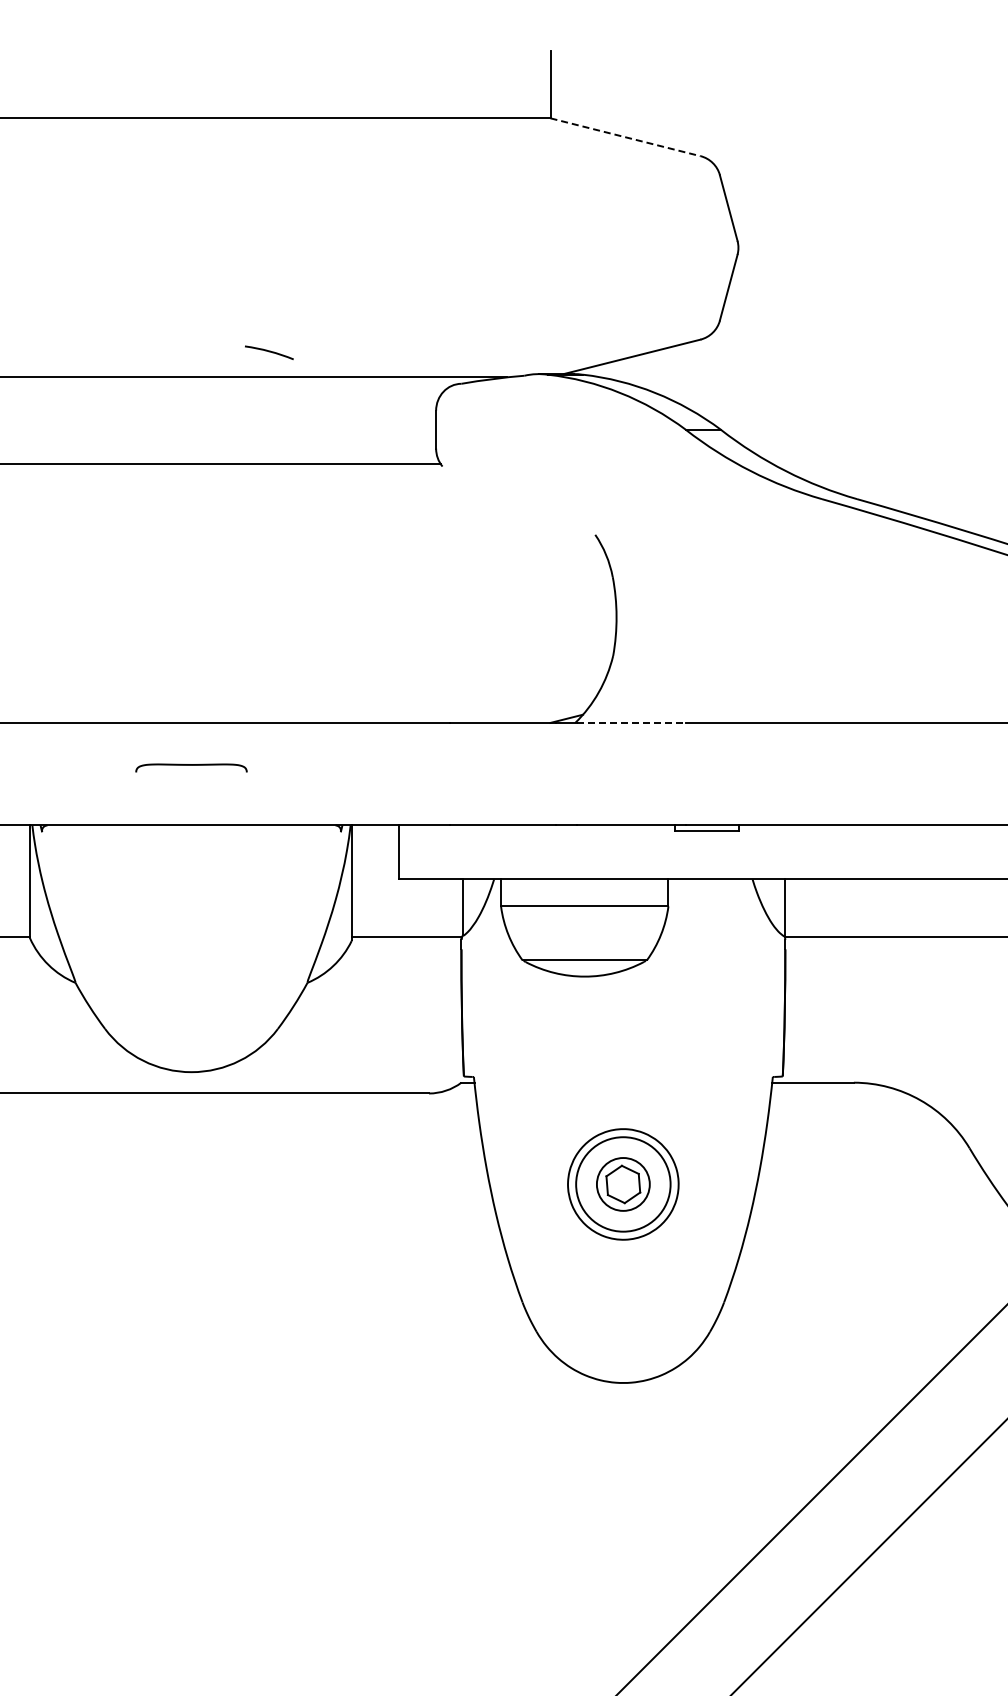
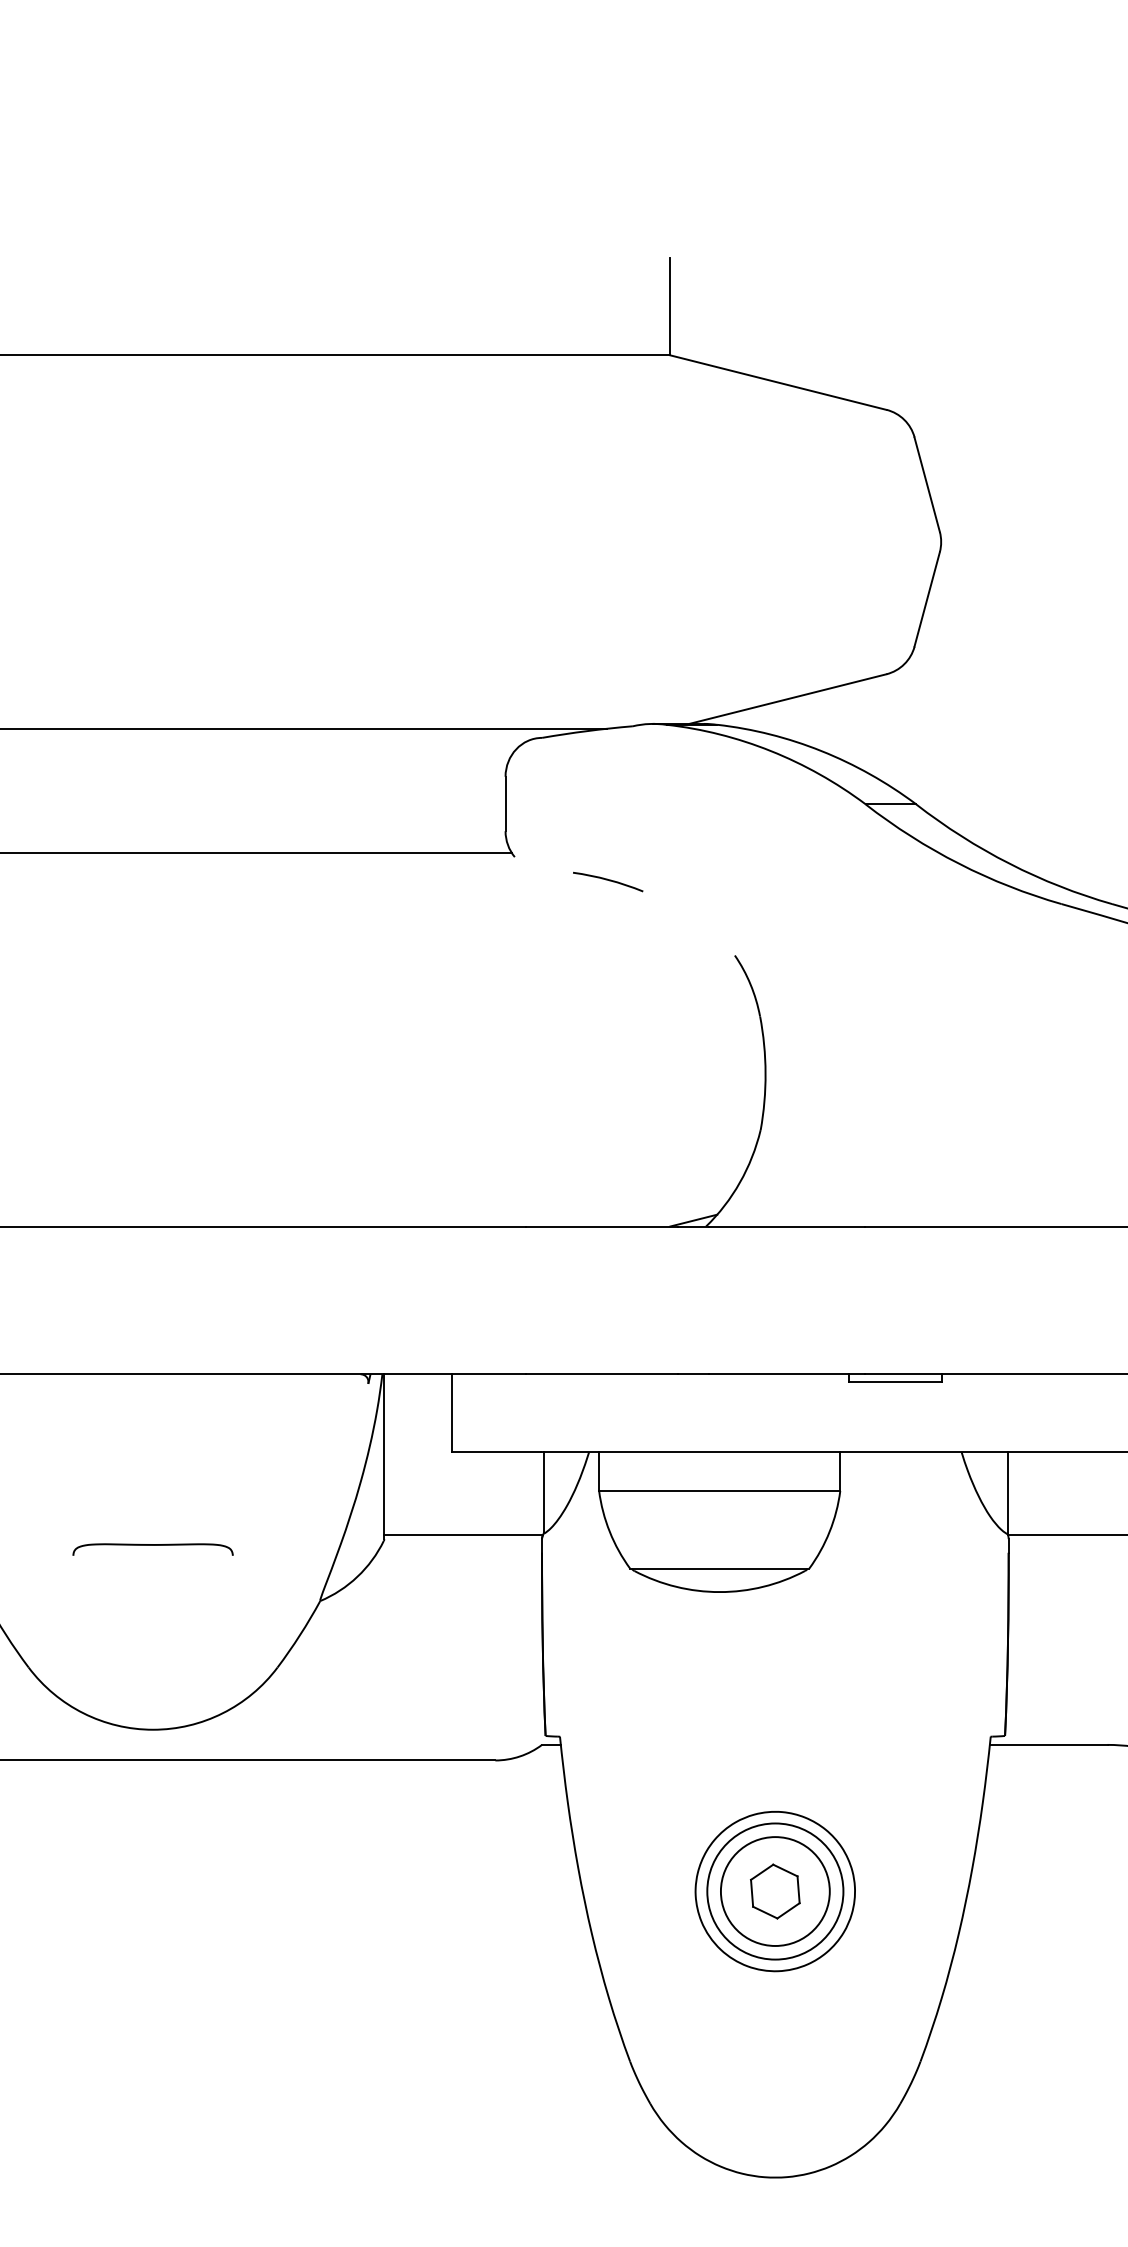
line: (625, 137) -> (778, 382), dashed -> solid
curve: (269, 352) -> (608, 881), moved
line: (631, 722) -> (787, 1225), dashed -> solid
curve: (191, 765) -> (153, 1545), moved
circle: (623, 1184) -> (775, 1891), size x1.43

